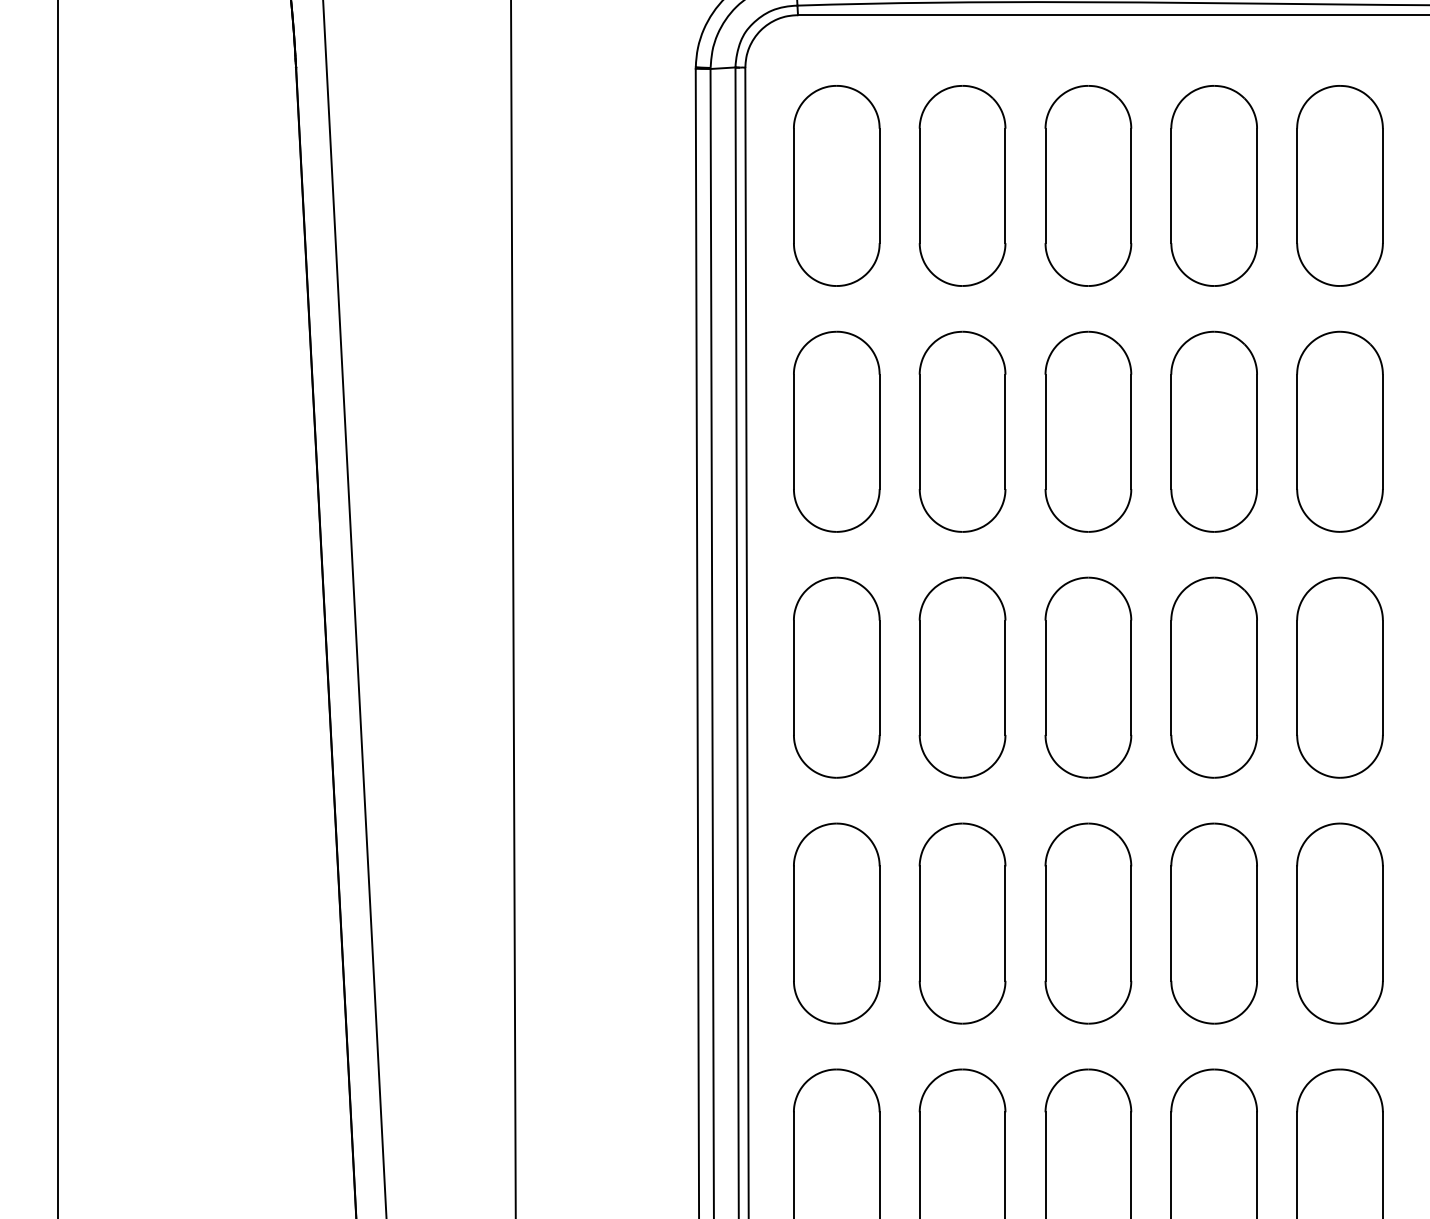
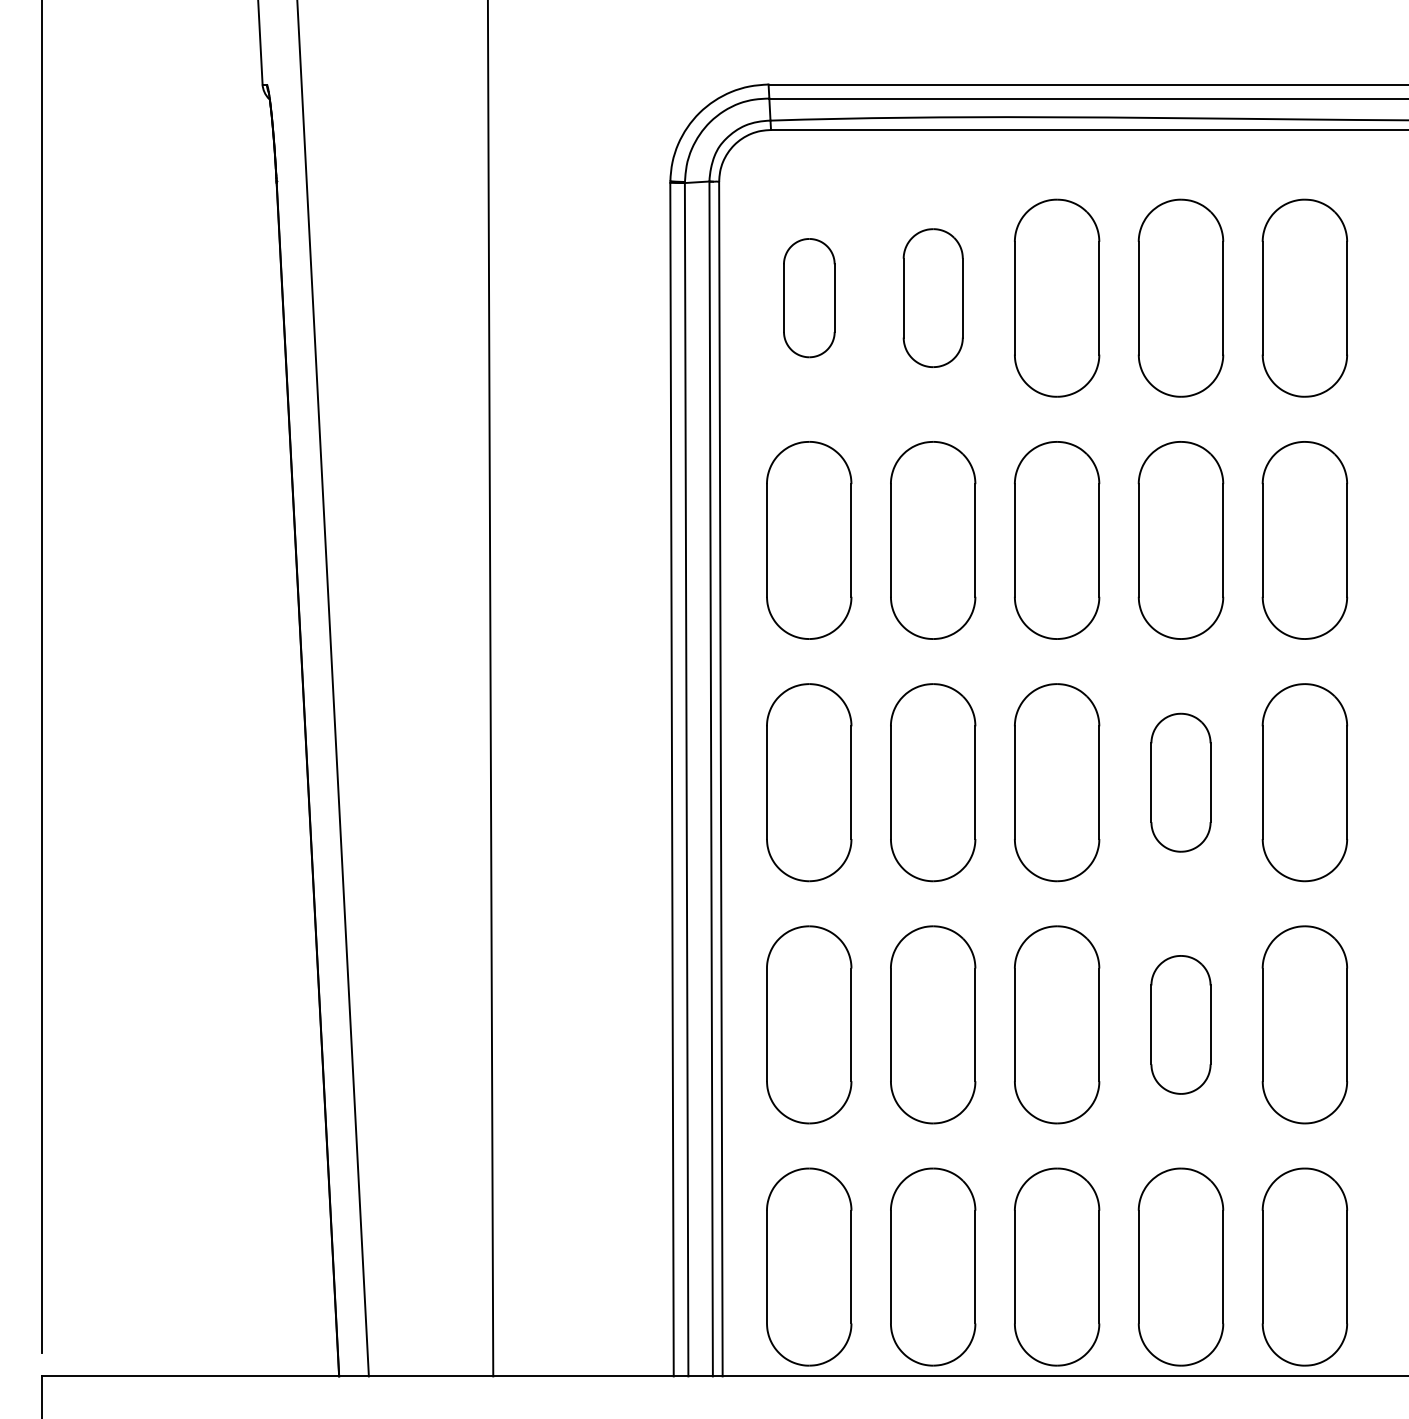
part: (837, 185) -> (809, 297), size x0.6
part: (962, 185) -> (933, 297), size x0.7
part: (1213, 677) -> (1180, 782), size x0.7
part: (1213, 923) -> (1180, 1024), size x0.7

